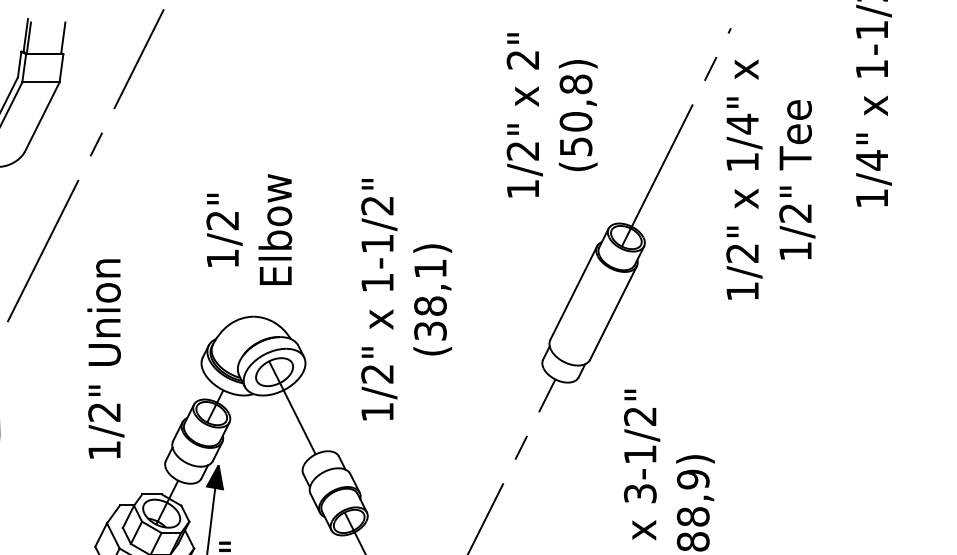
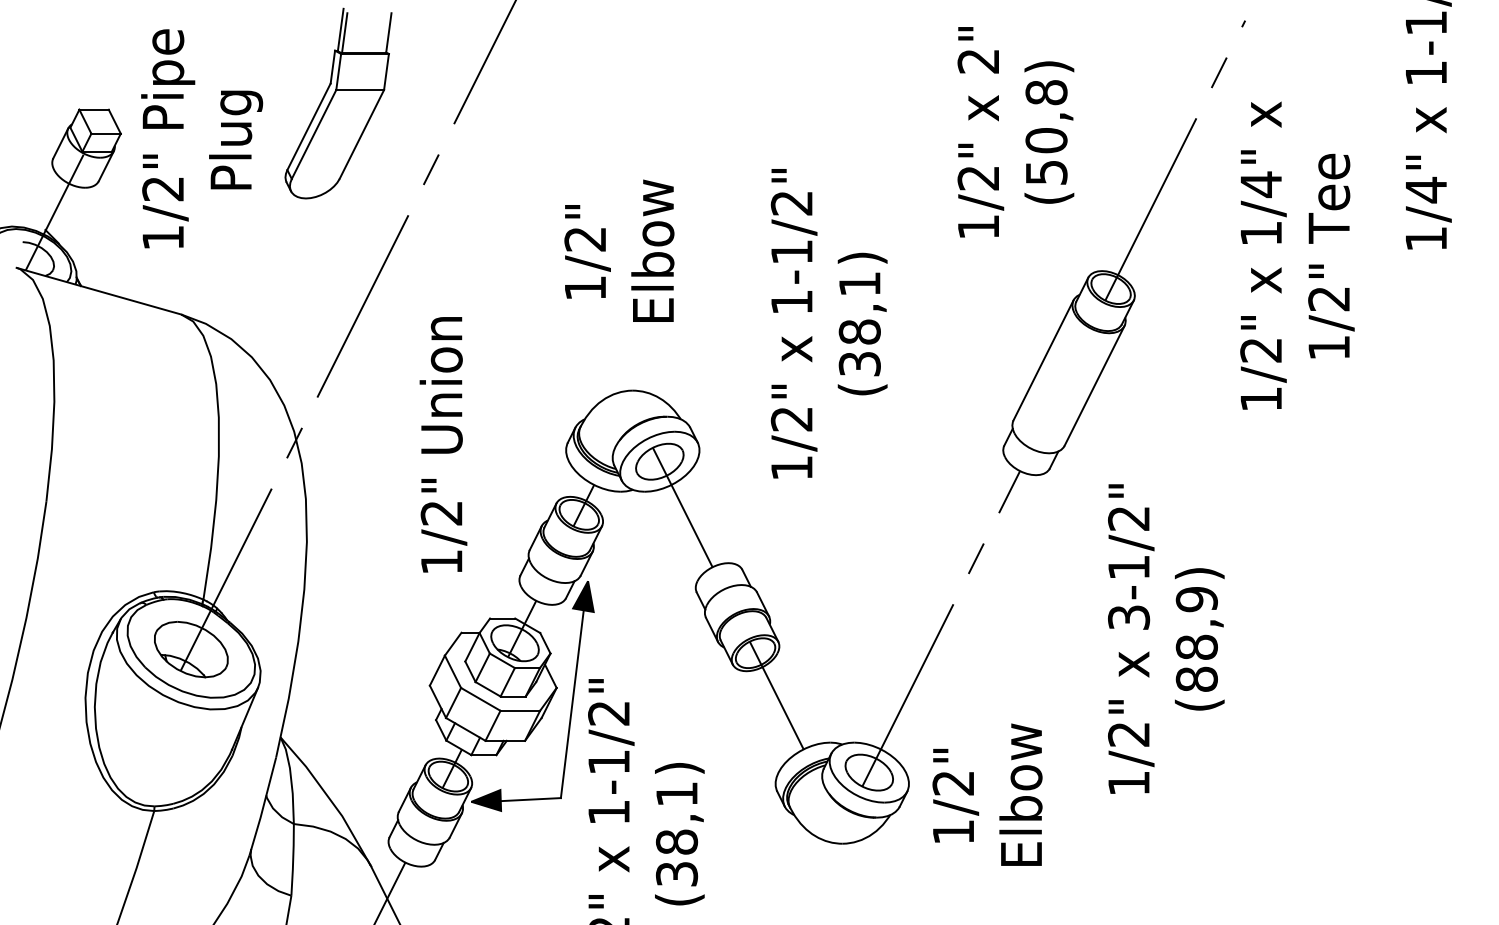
text: (770, 179) -> (1297, 255), moved
text: (249, 229) -> (619, 250), moved
text: (406, 299) -> (828, 323), moved

